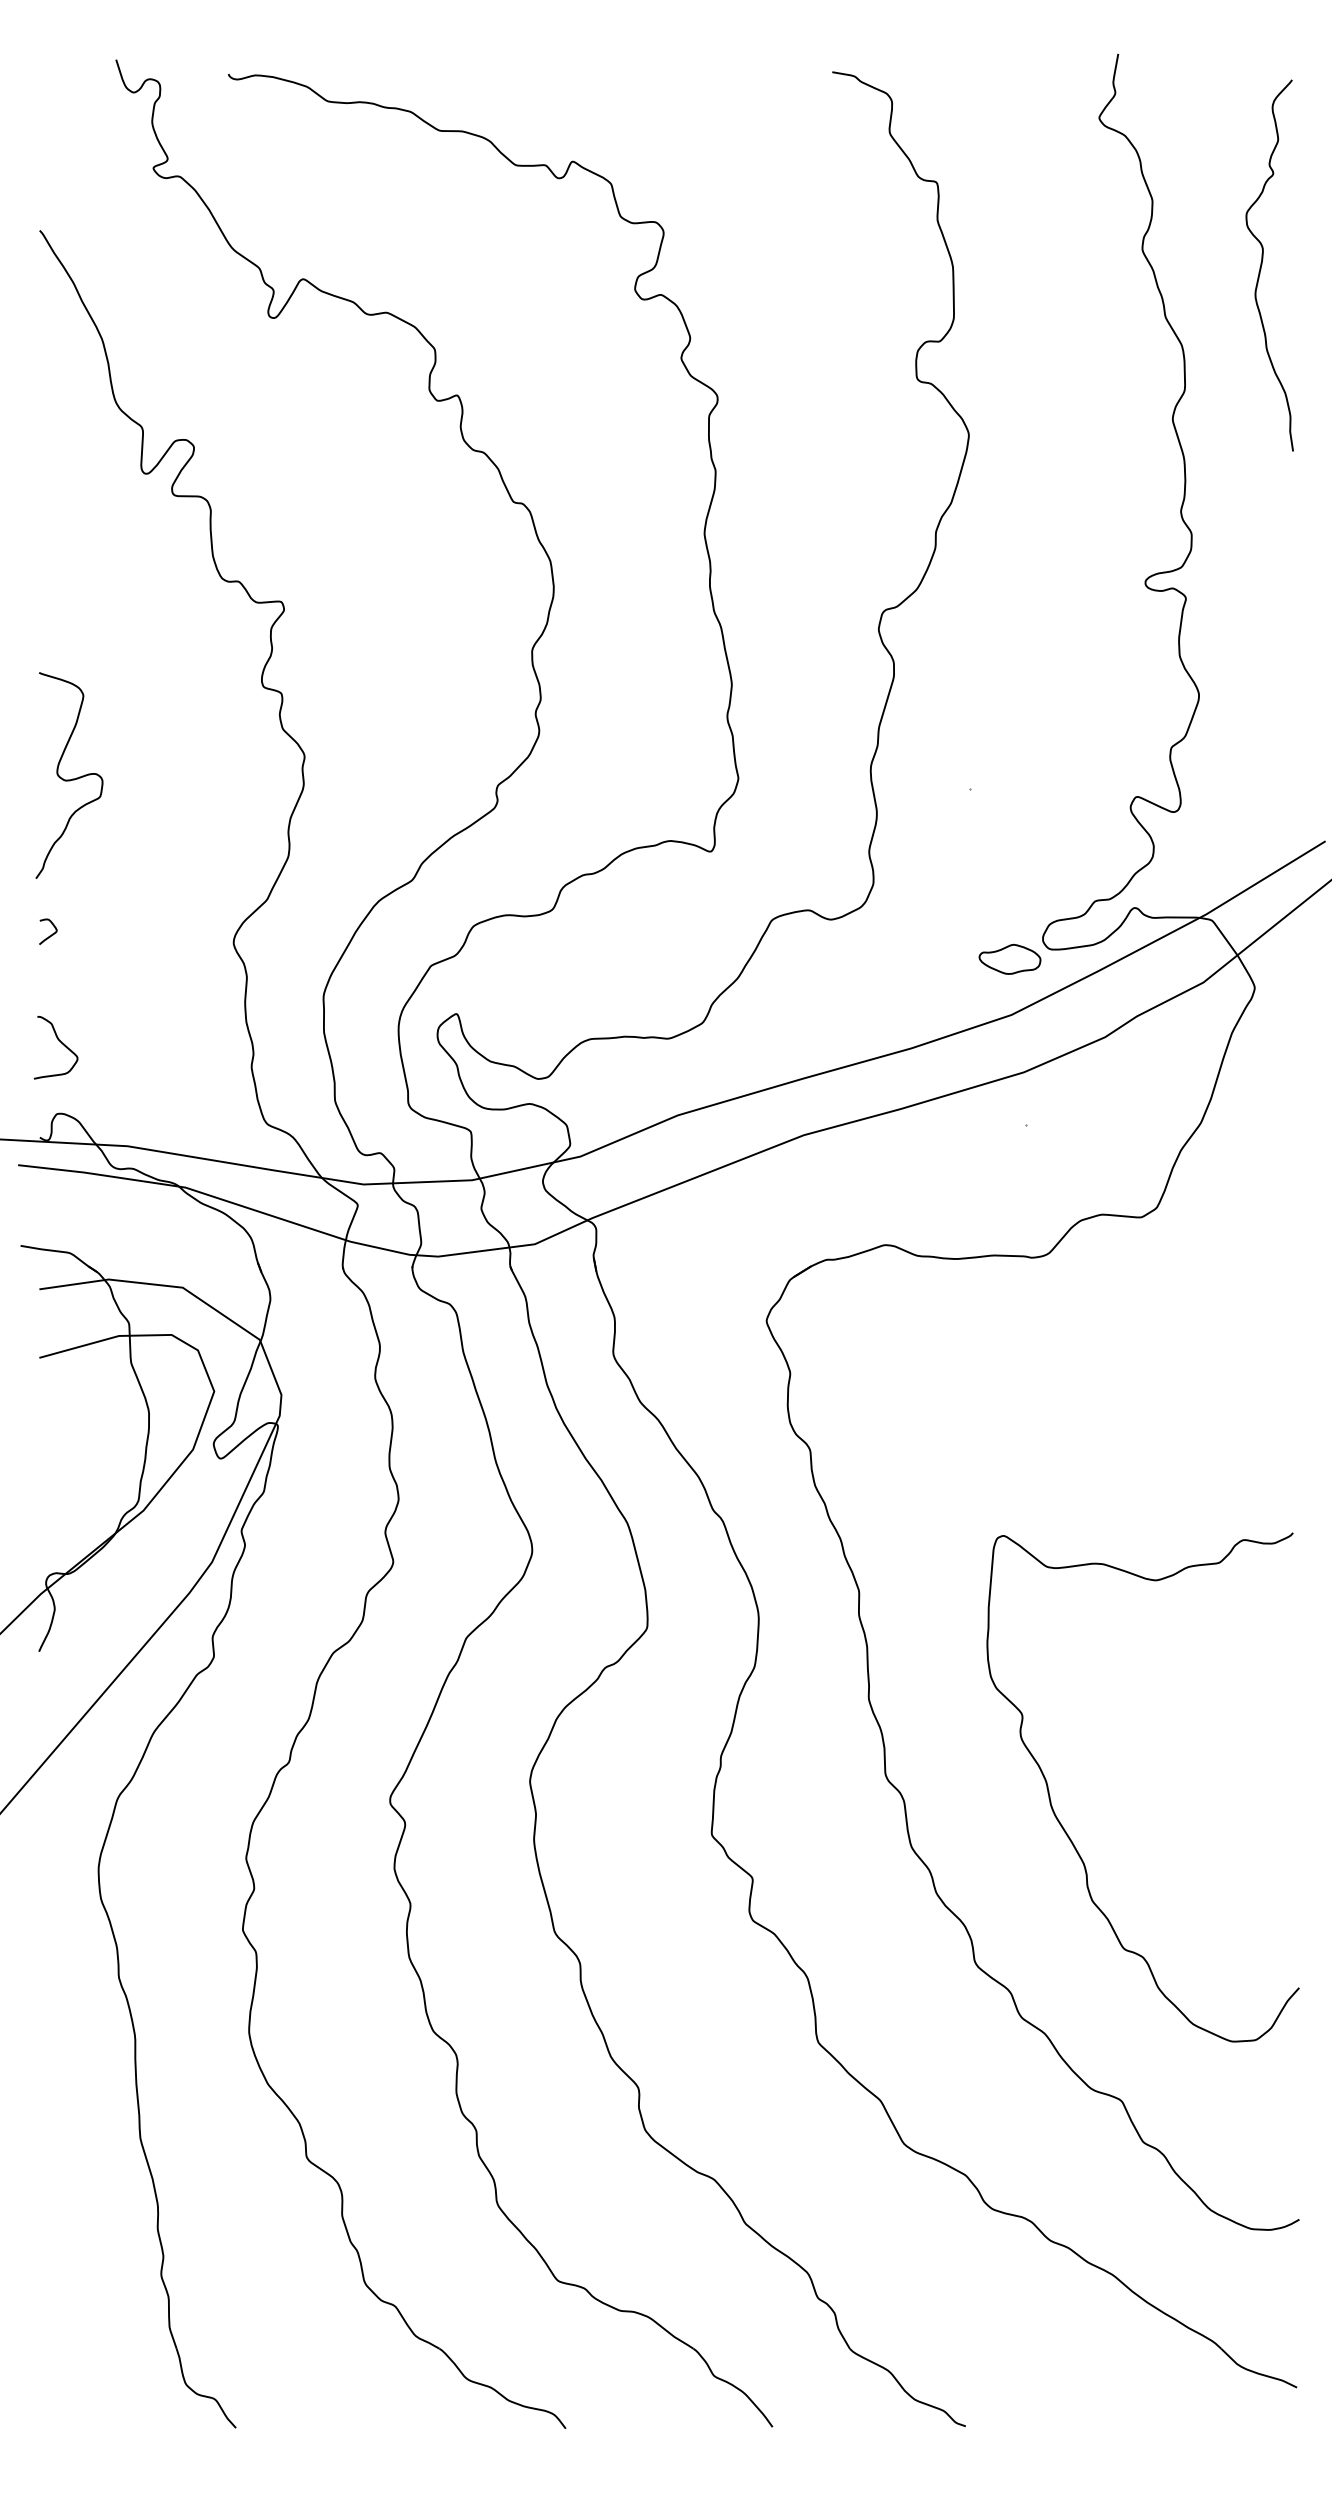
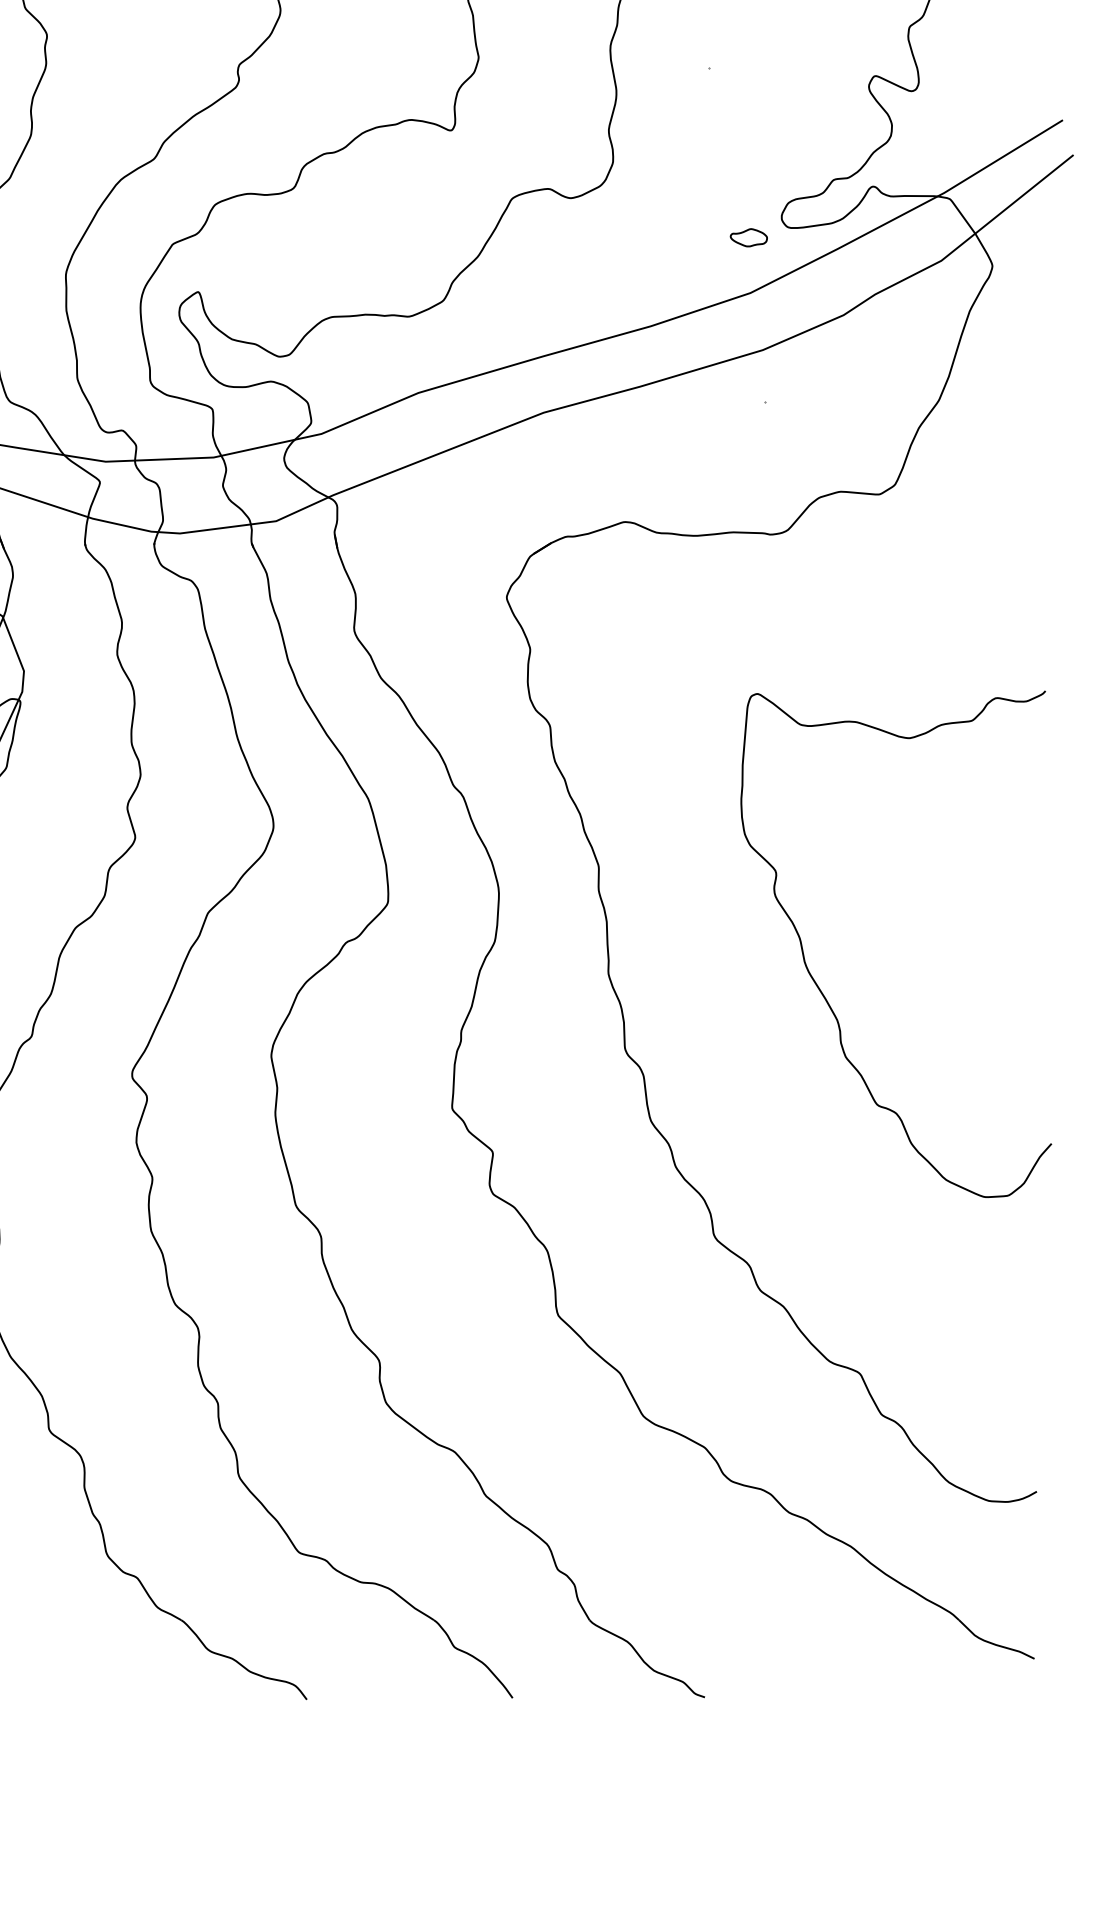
part: (1009, 959) -> (748, 237), size x0.6
curve: (1068, 1834) -> (822, 991), moved

